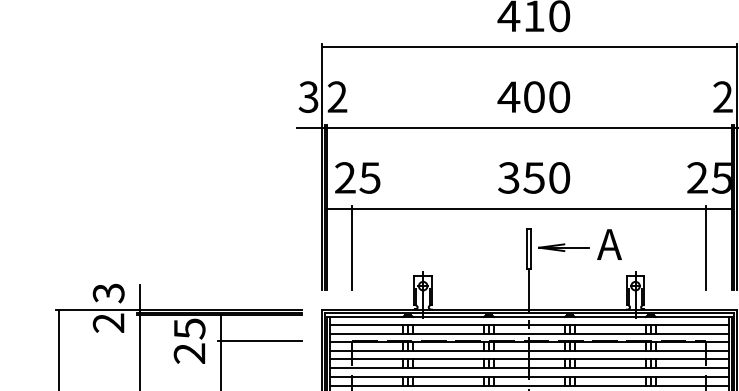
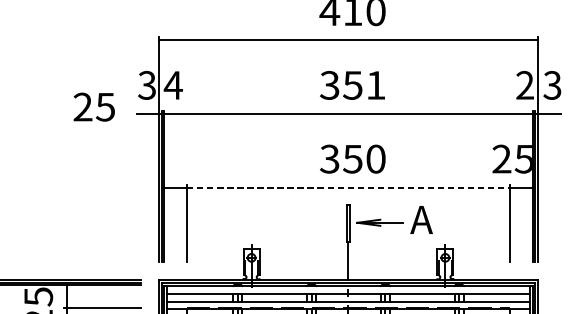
text: (336, 96) -> (172, 84), 2 -> 4
text: (533, 97) -> (352, 85), 400 -> 351
text: (357, 177) -> (94, 106), moved
line: (529, 209) -> (348, 187), solid -> dashed

